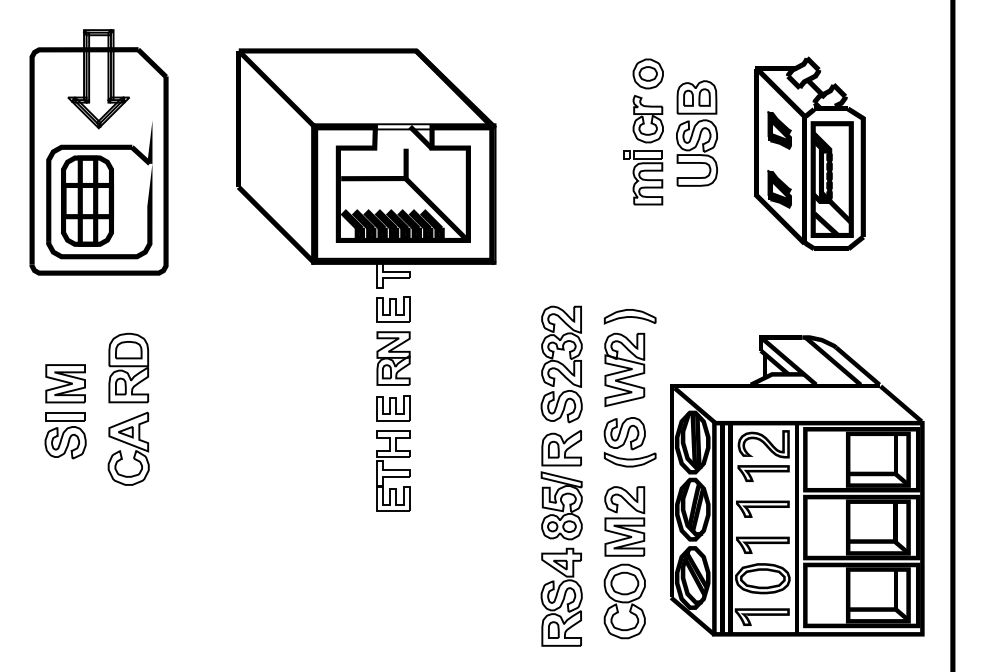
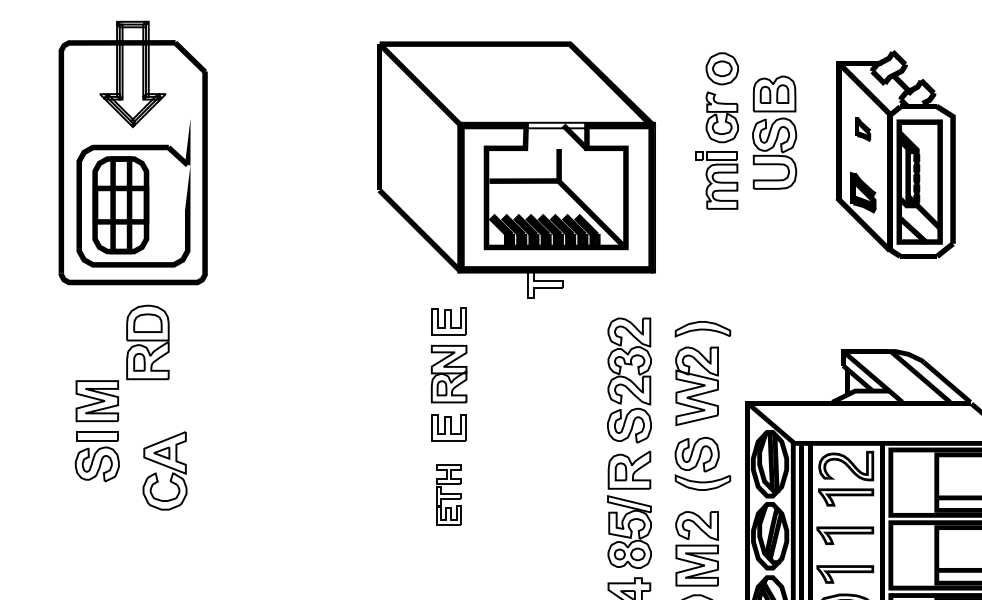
part: (779, 130) -> (863, 129), size x0.6
part: (366, 168) -> (516, 170), moved
part: (128, 367) -> (147, 341), moved
part: (393, 470) -> (449, 494), size x0.7

